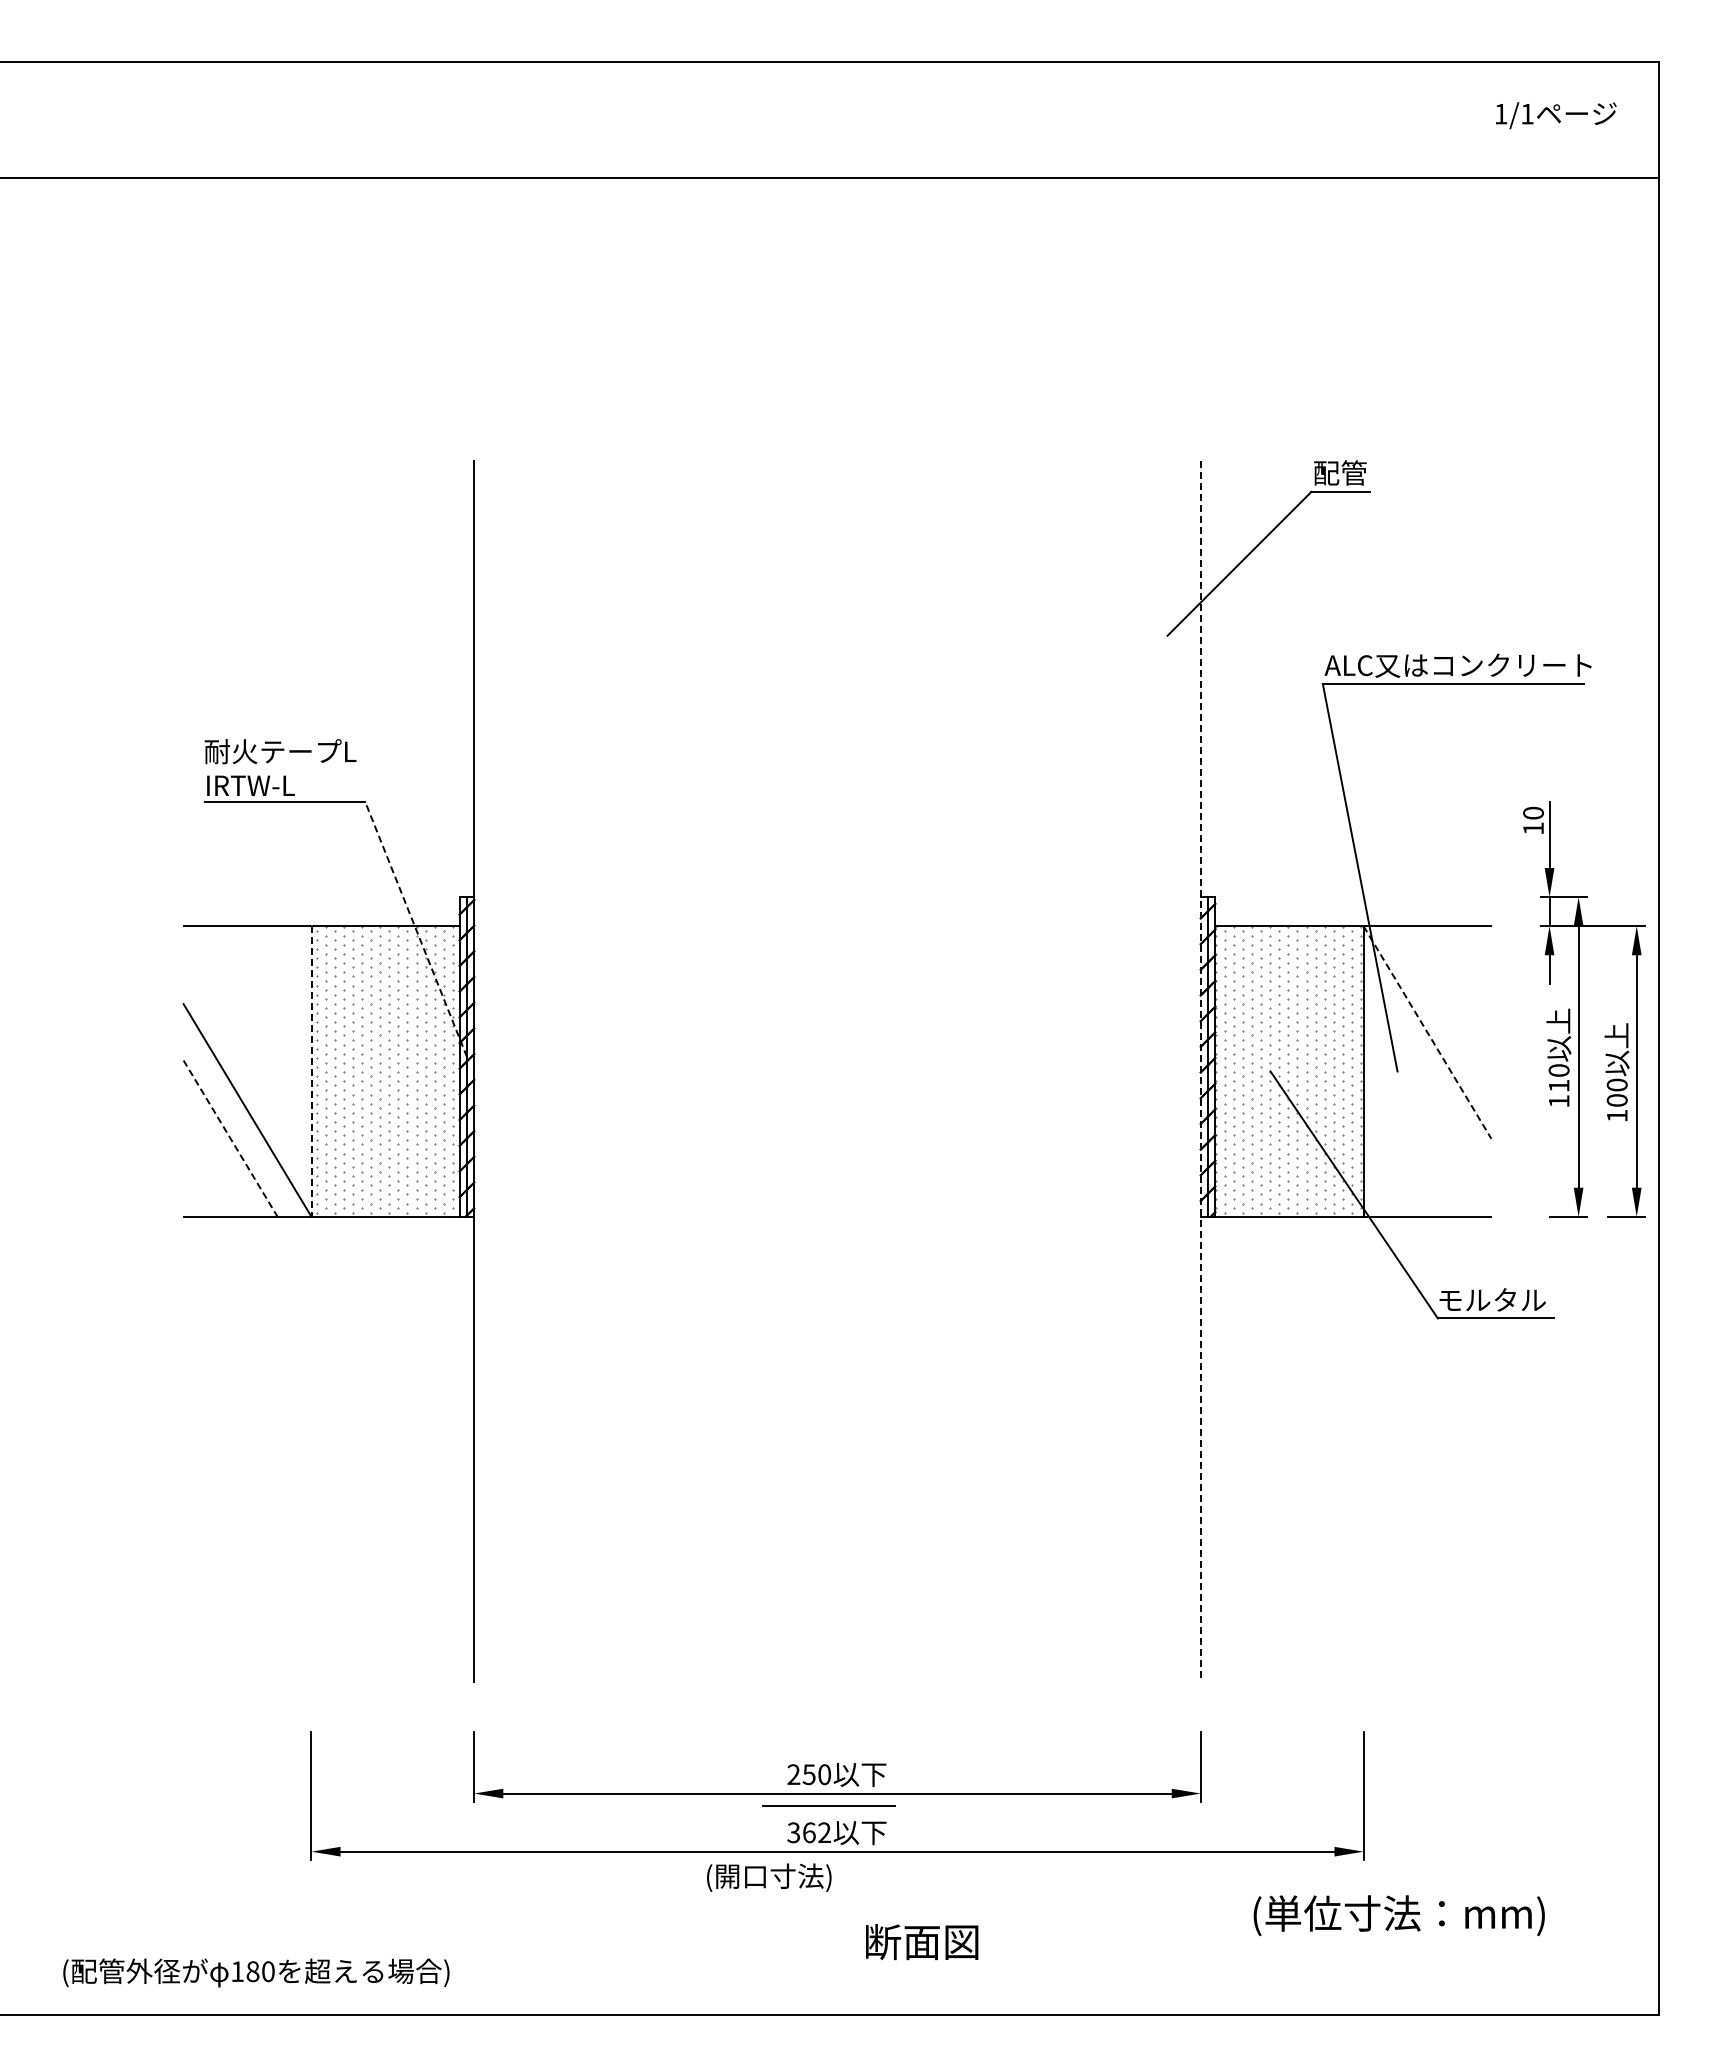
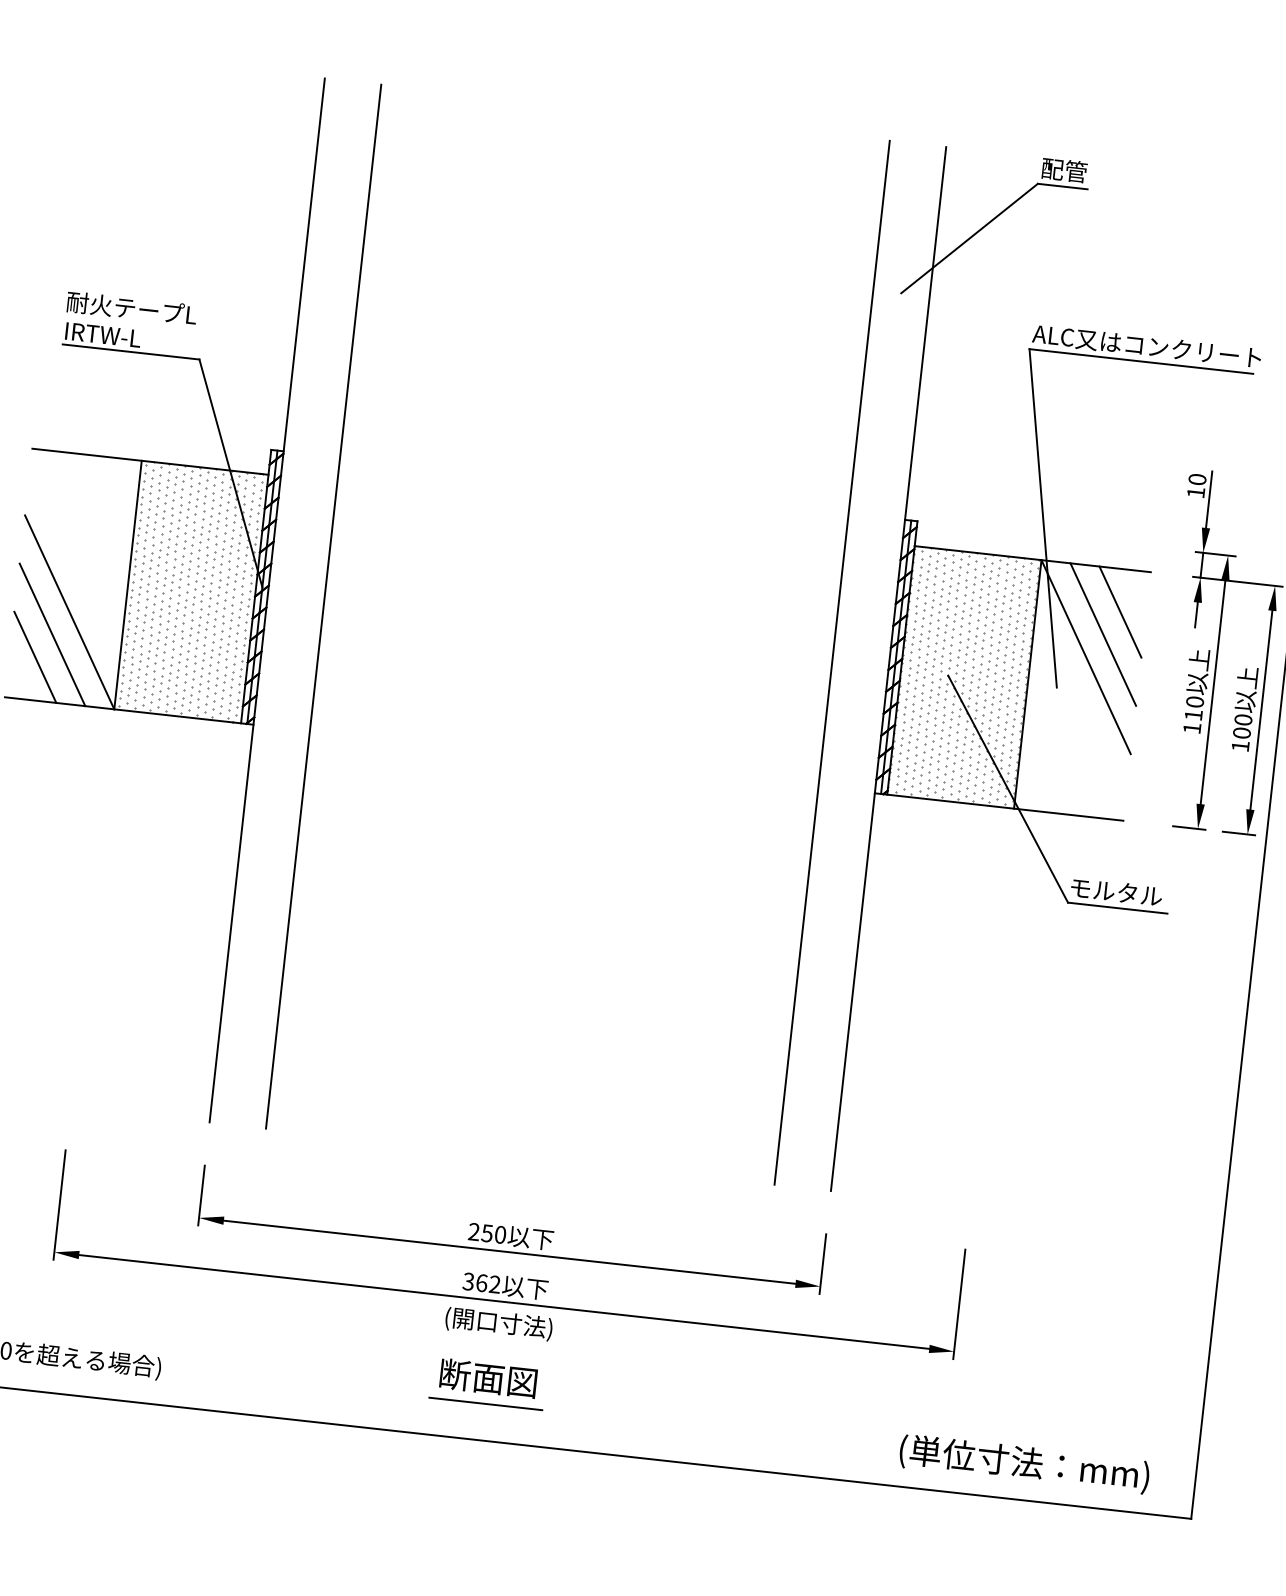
line: (415, 928) -> (230, 472), dashed -> solid
line: (1461, 976) -> (1120, 612), added
line: (1444, 1004) -> (1103, 634), added
line: (1427, 1032) -> (1086, 657), dashed -> solid
line: (311, 1071) -> (128, 585), dashed -> solid
line: (540, 1071) -> (323, 606), added
line: (1134, 1071) -> (831, 662), added
line: (1200, 1071) -> (888, 669), dashed -> solid
line: (230, 1139) -> (52, 635), dashed -> solid
line: (213, 1166) -> (35, 657), added
line: (828, 1805) -> (485, 1403), moved
text: (769, 1877) -> (499, 1323), moved
text: (1398, 1915) -> (1023, 1463), moved
text: (922, 1942) -> (488, 1378), moved

